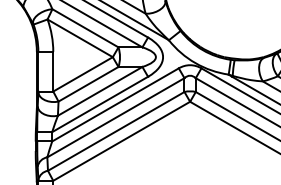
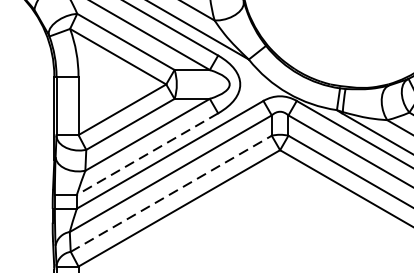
line: (99, 104) -> (146, 154), solid -> dashed
line: (116, 131) -> (171, 193), solid -> dashed

